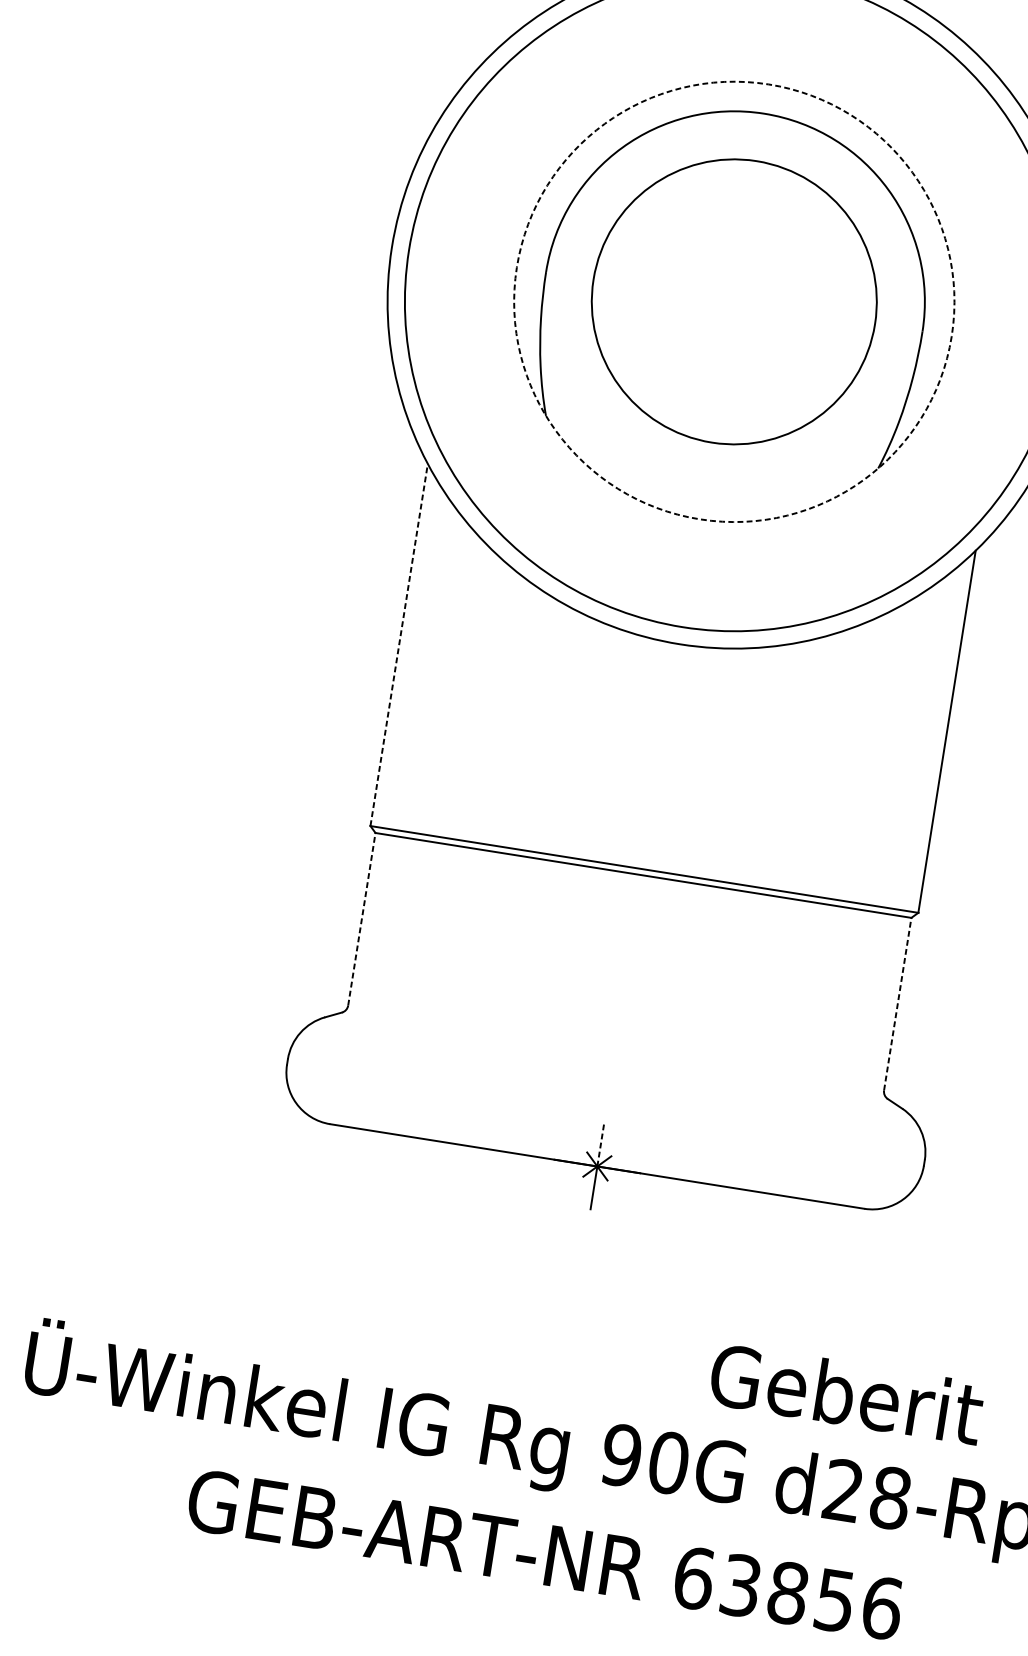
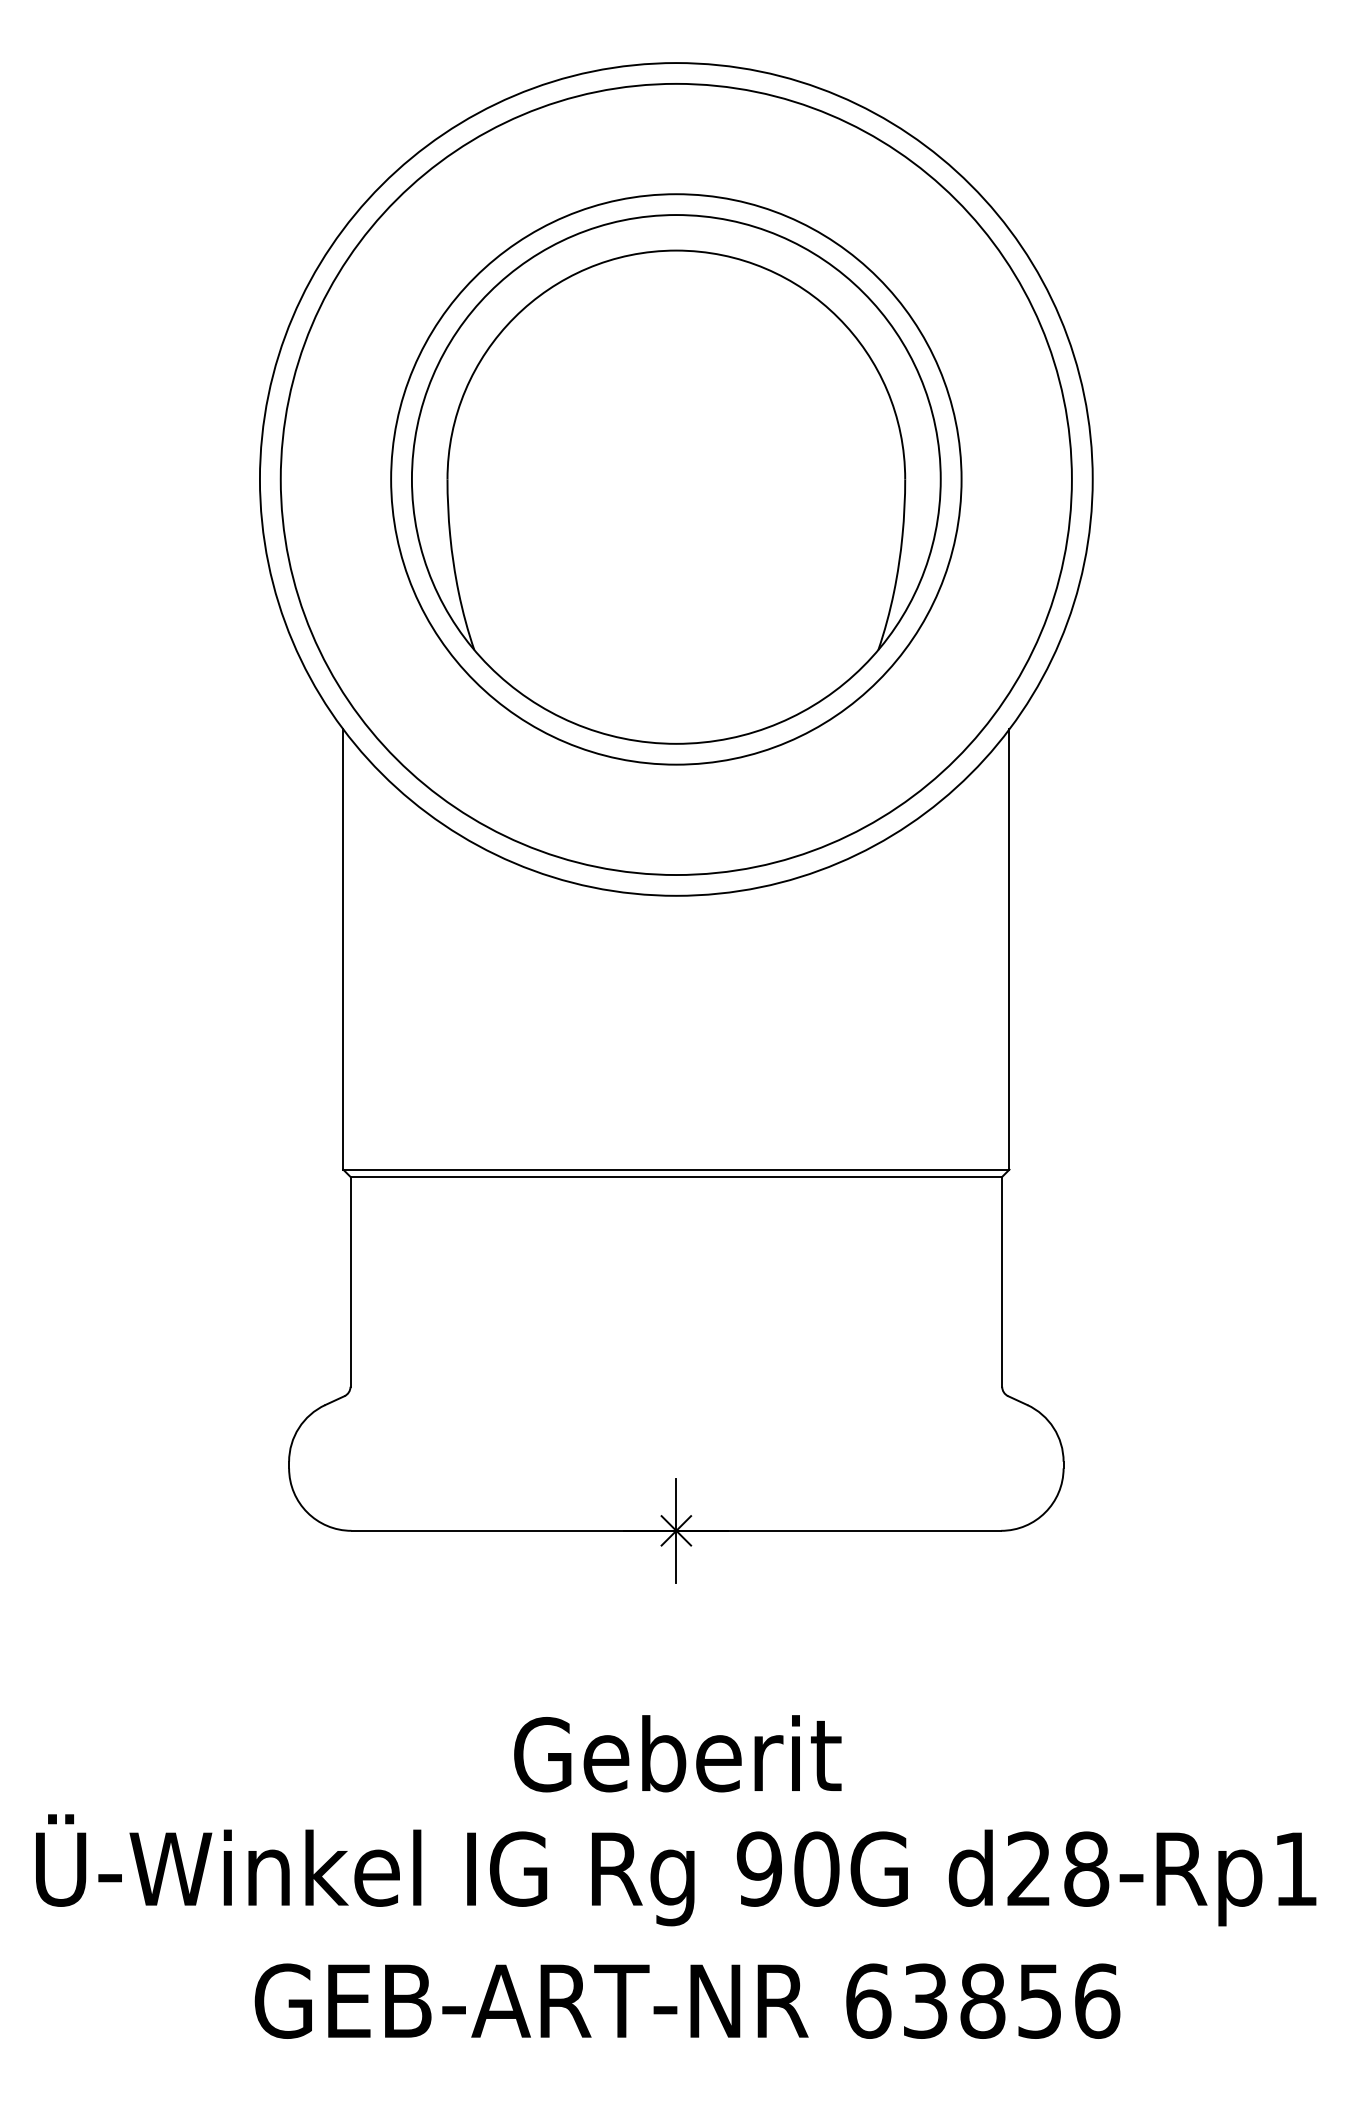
circle: (733, 301) -> (675, 479), dashed -> solid
circle: (734, 301) -> (676, 479), size x1.67
line: (399, 644) -> (343, 948), dashed -> solid
line: (361, 919) -> (350, 1281), dashed -> solid
line: (898, 1003) -> (1002, 1281), dashed -> solid
line: (600, 1144) -> (676, 1504), dashed -> solid
text: (846, 1393) -> (677, 1753), moved

